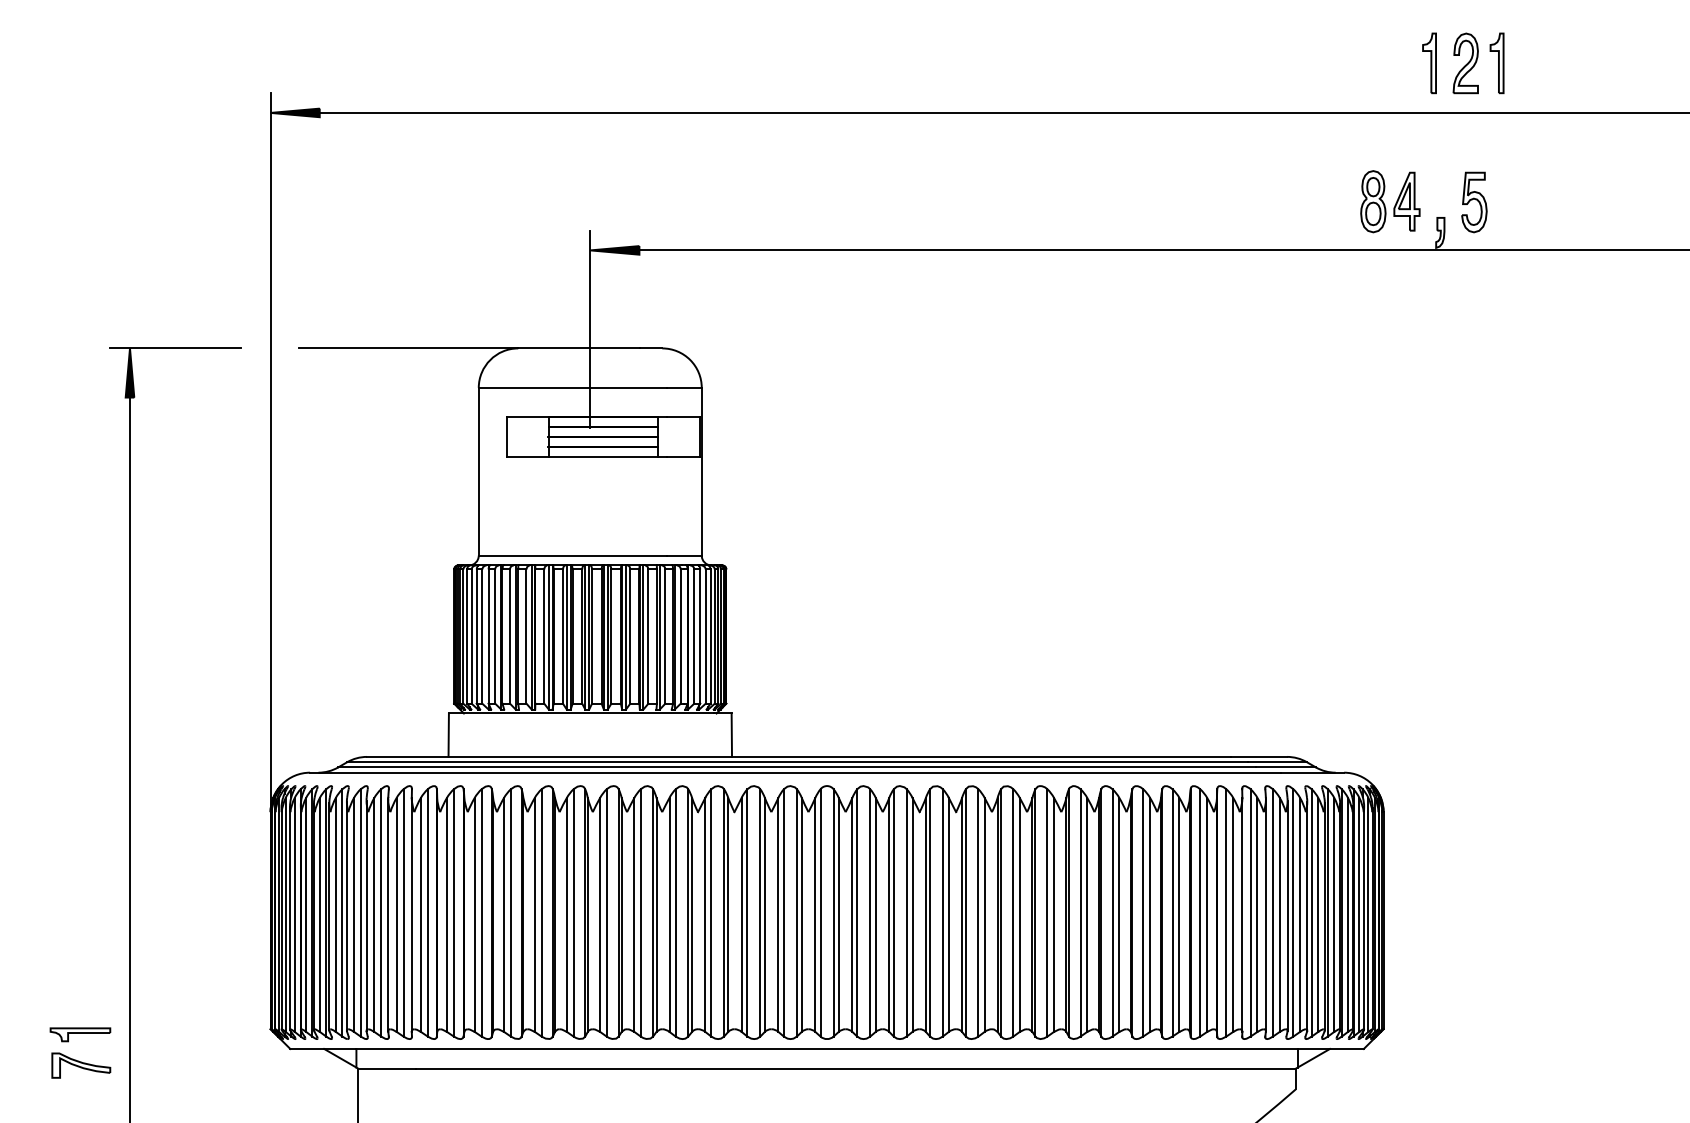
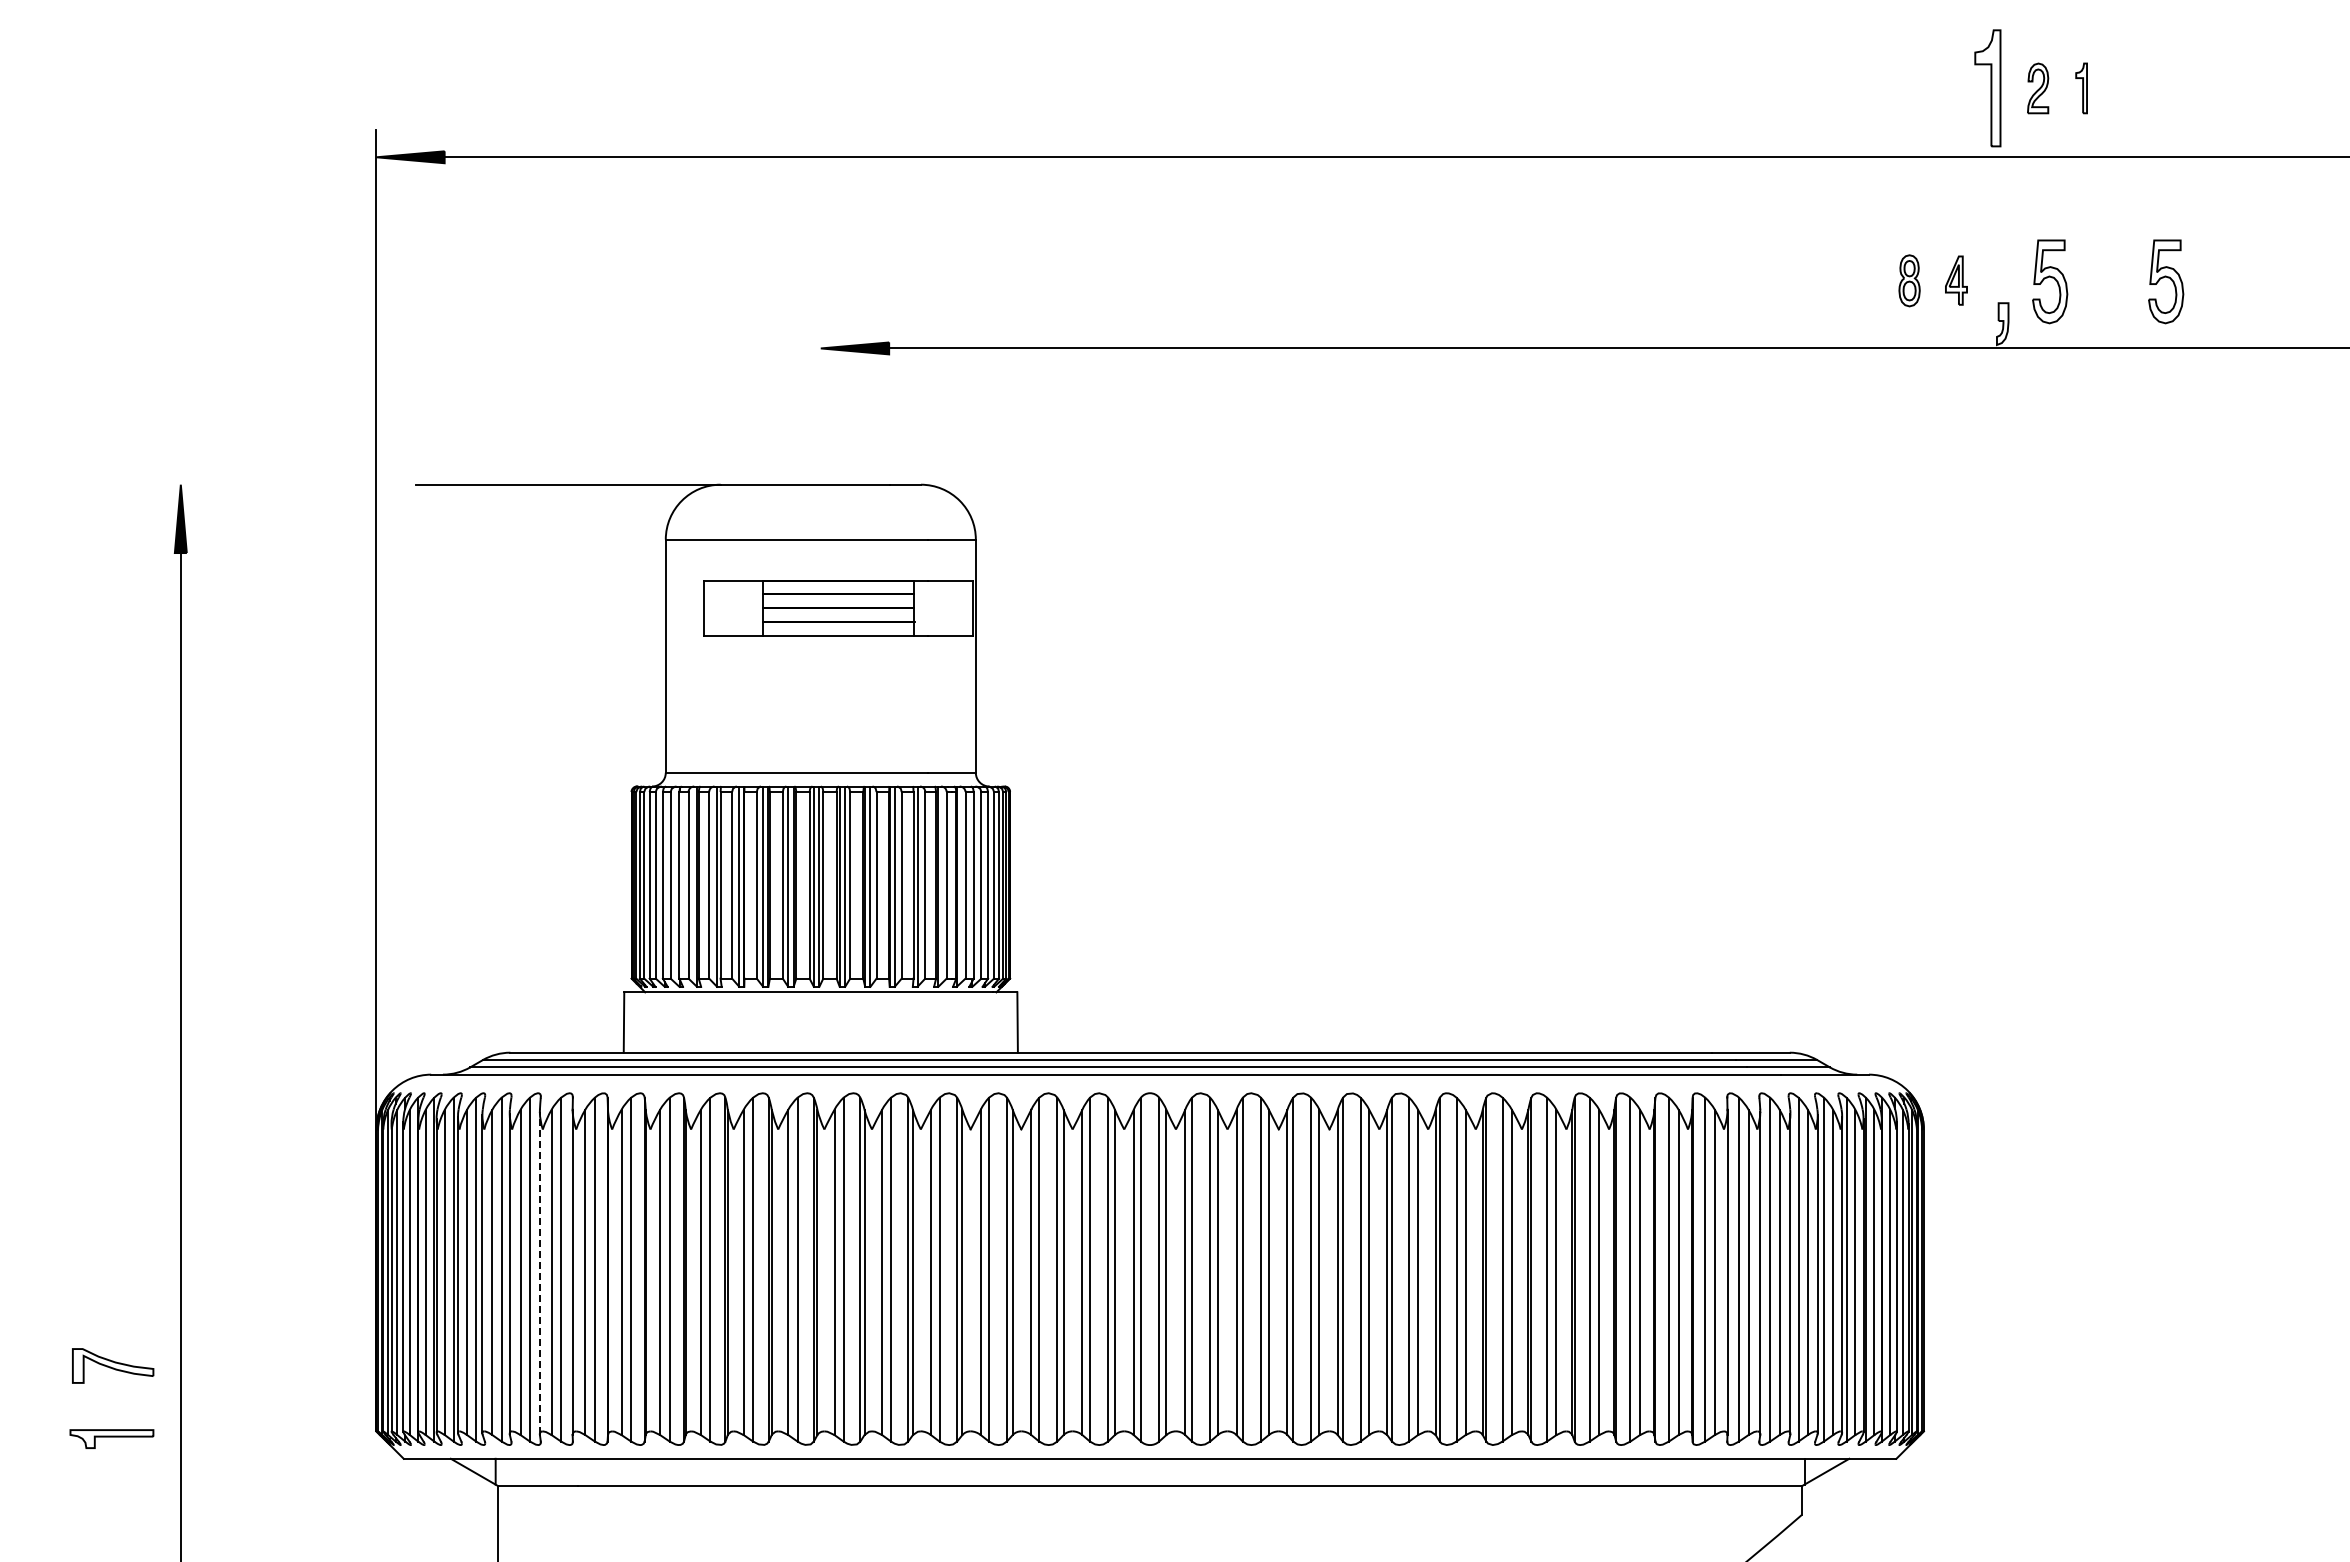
part: (1429, 63) -> (1987, 88), size x1.4
part: (1465, 63) -> (2037, 88), size x0.6
part: (1496, 63) -> (2081, 88), size x0.6
part: (1373, 201) -> (1909, 280), size x0.6
part: (1407, 201) -> (1956, 280), size x0.6
part: (1558, 202) -> (2166, 281), added
line: (590, 329) -> (820, 458), removed
line: (175, 348) -> (244, 484), removed
line: (387, 914) -> (539, 1272), solid -> dashed
part: (81, 1065) -> (113, 1365), moved

